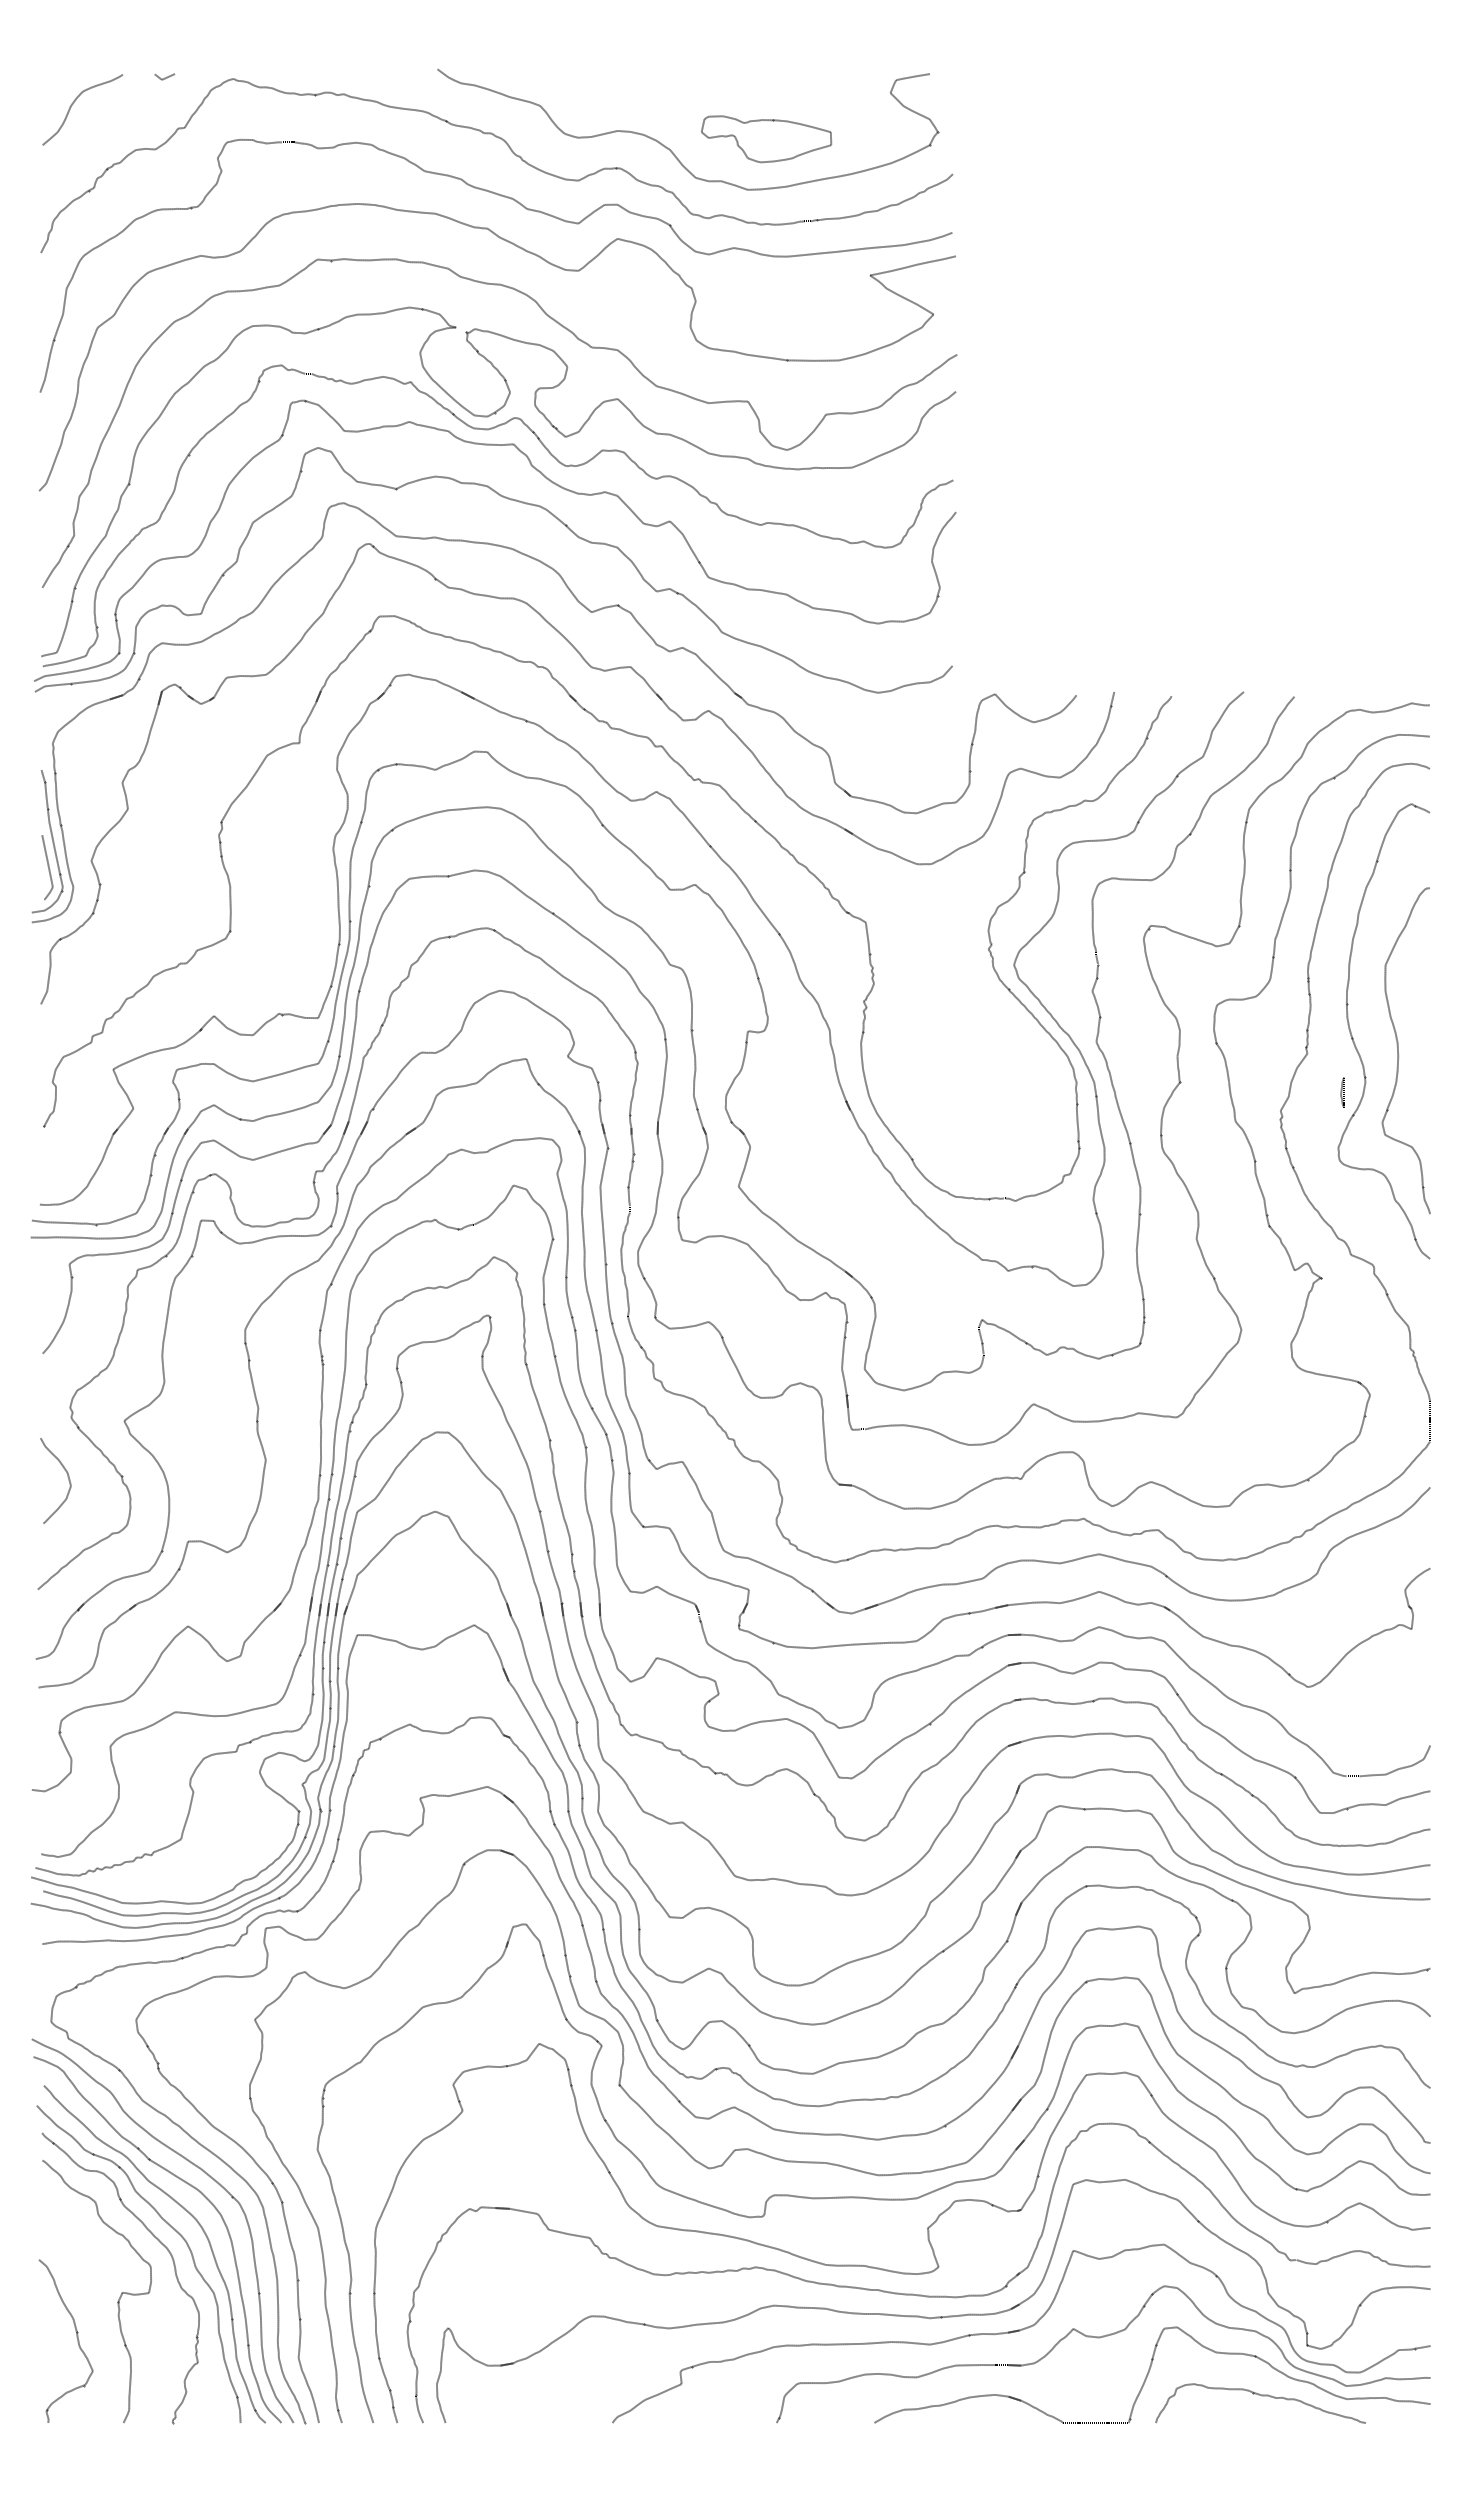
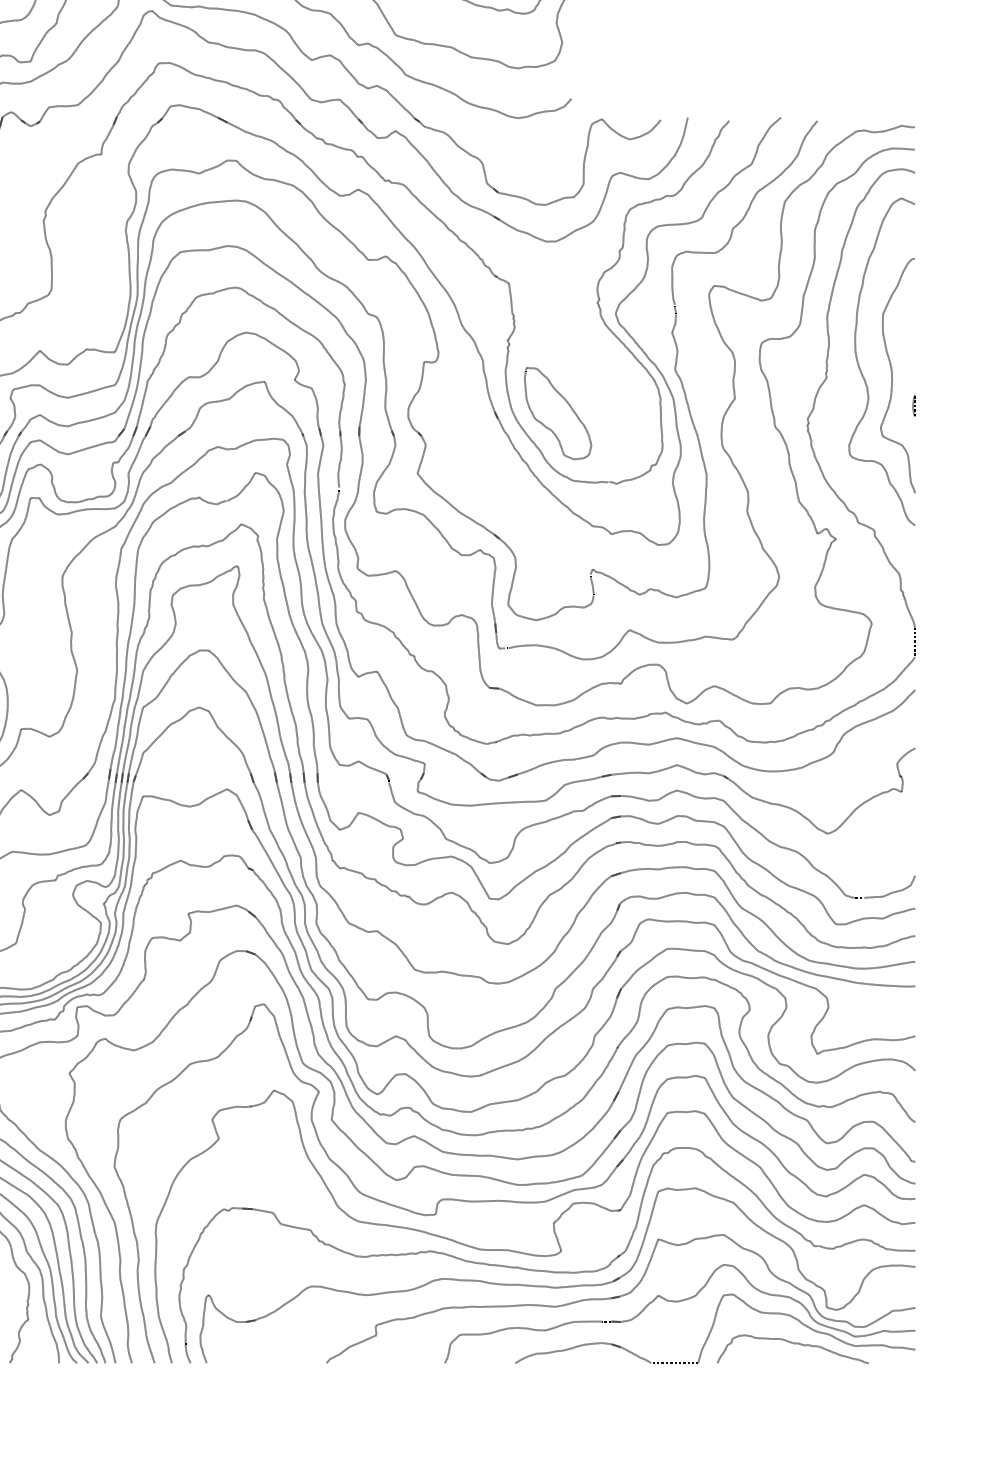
part: (949, 1092) -> (569, 405), added
line: (1342, 1092) -> (913, 405), moved

